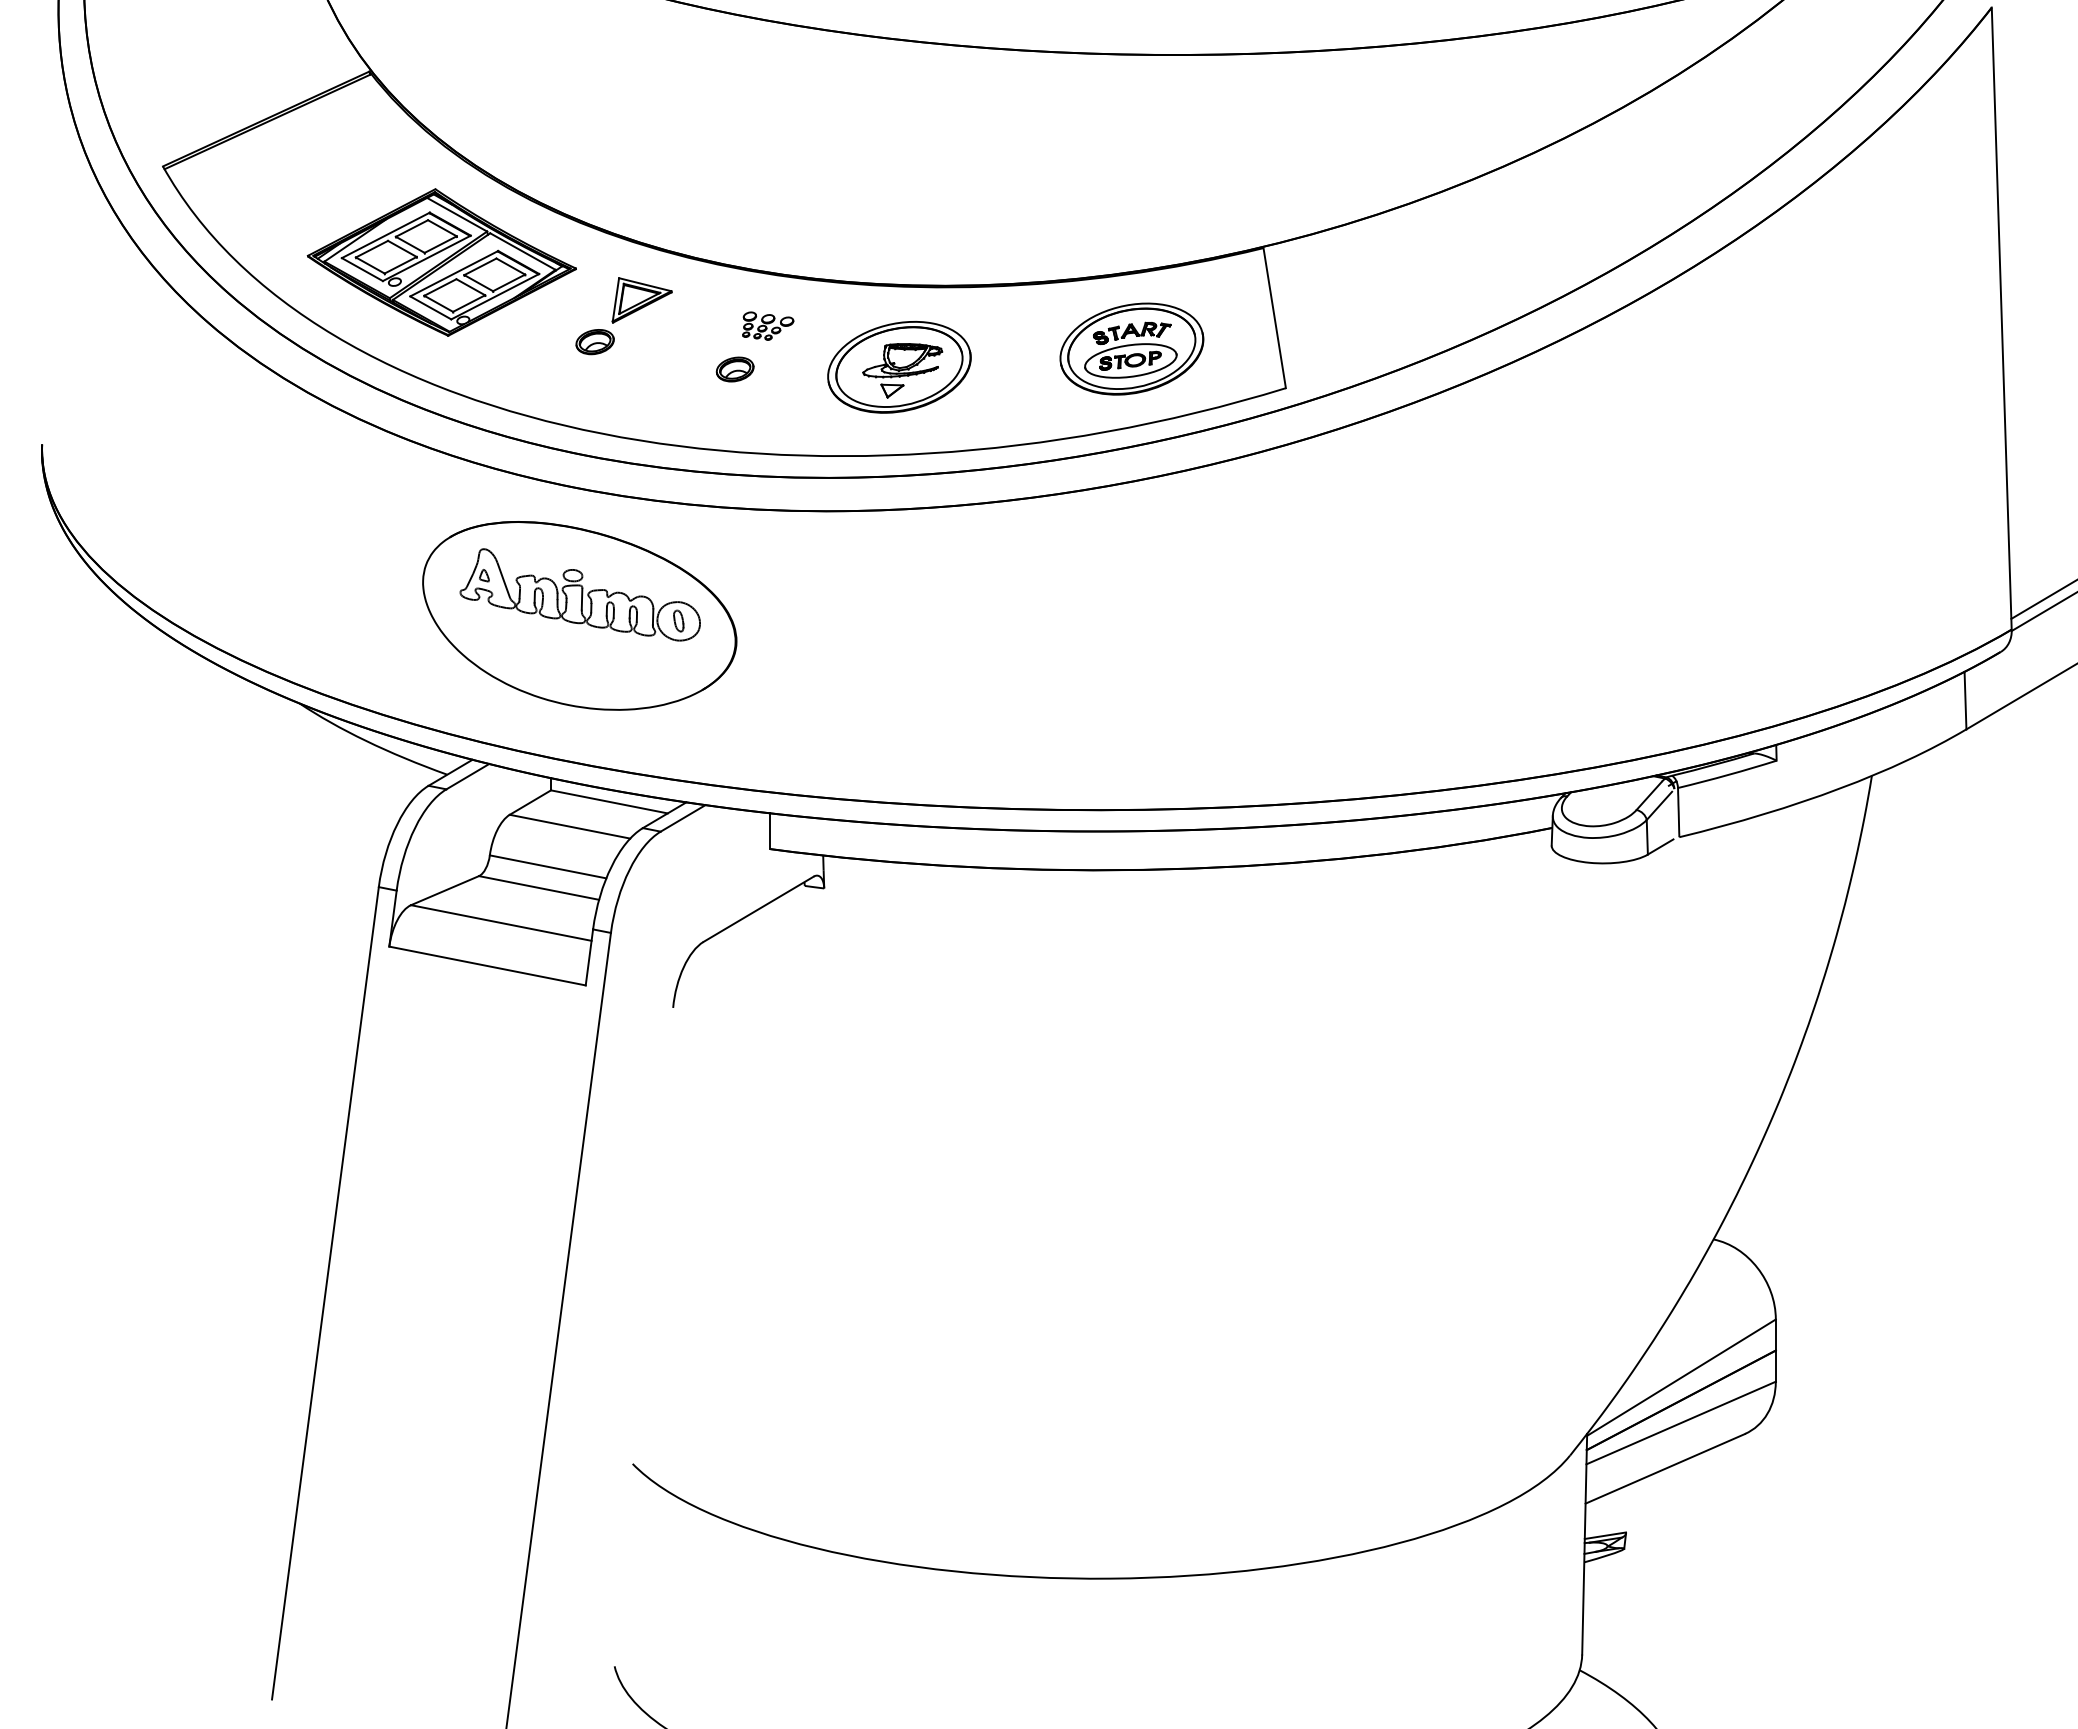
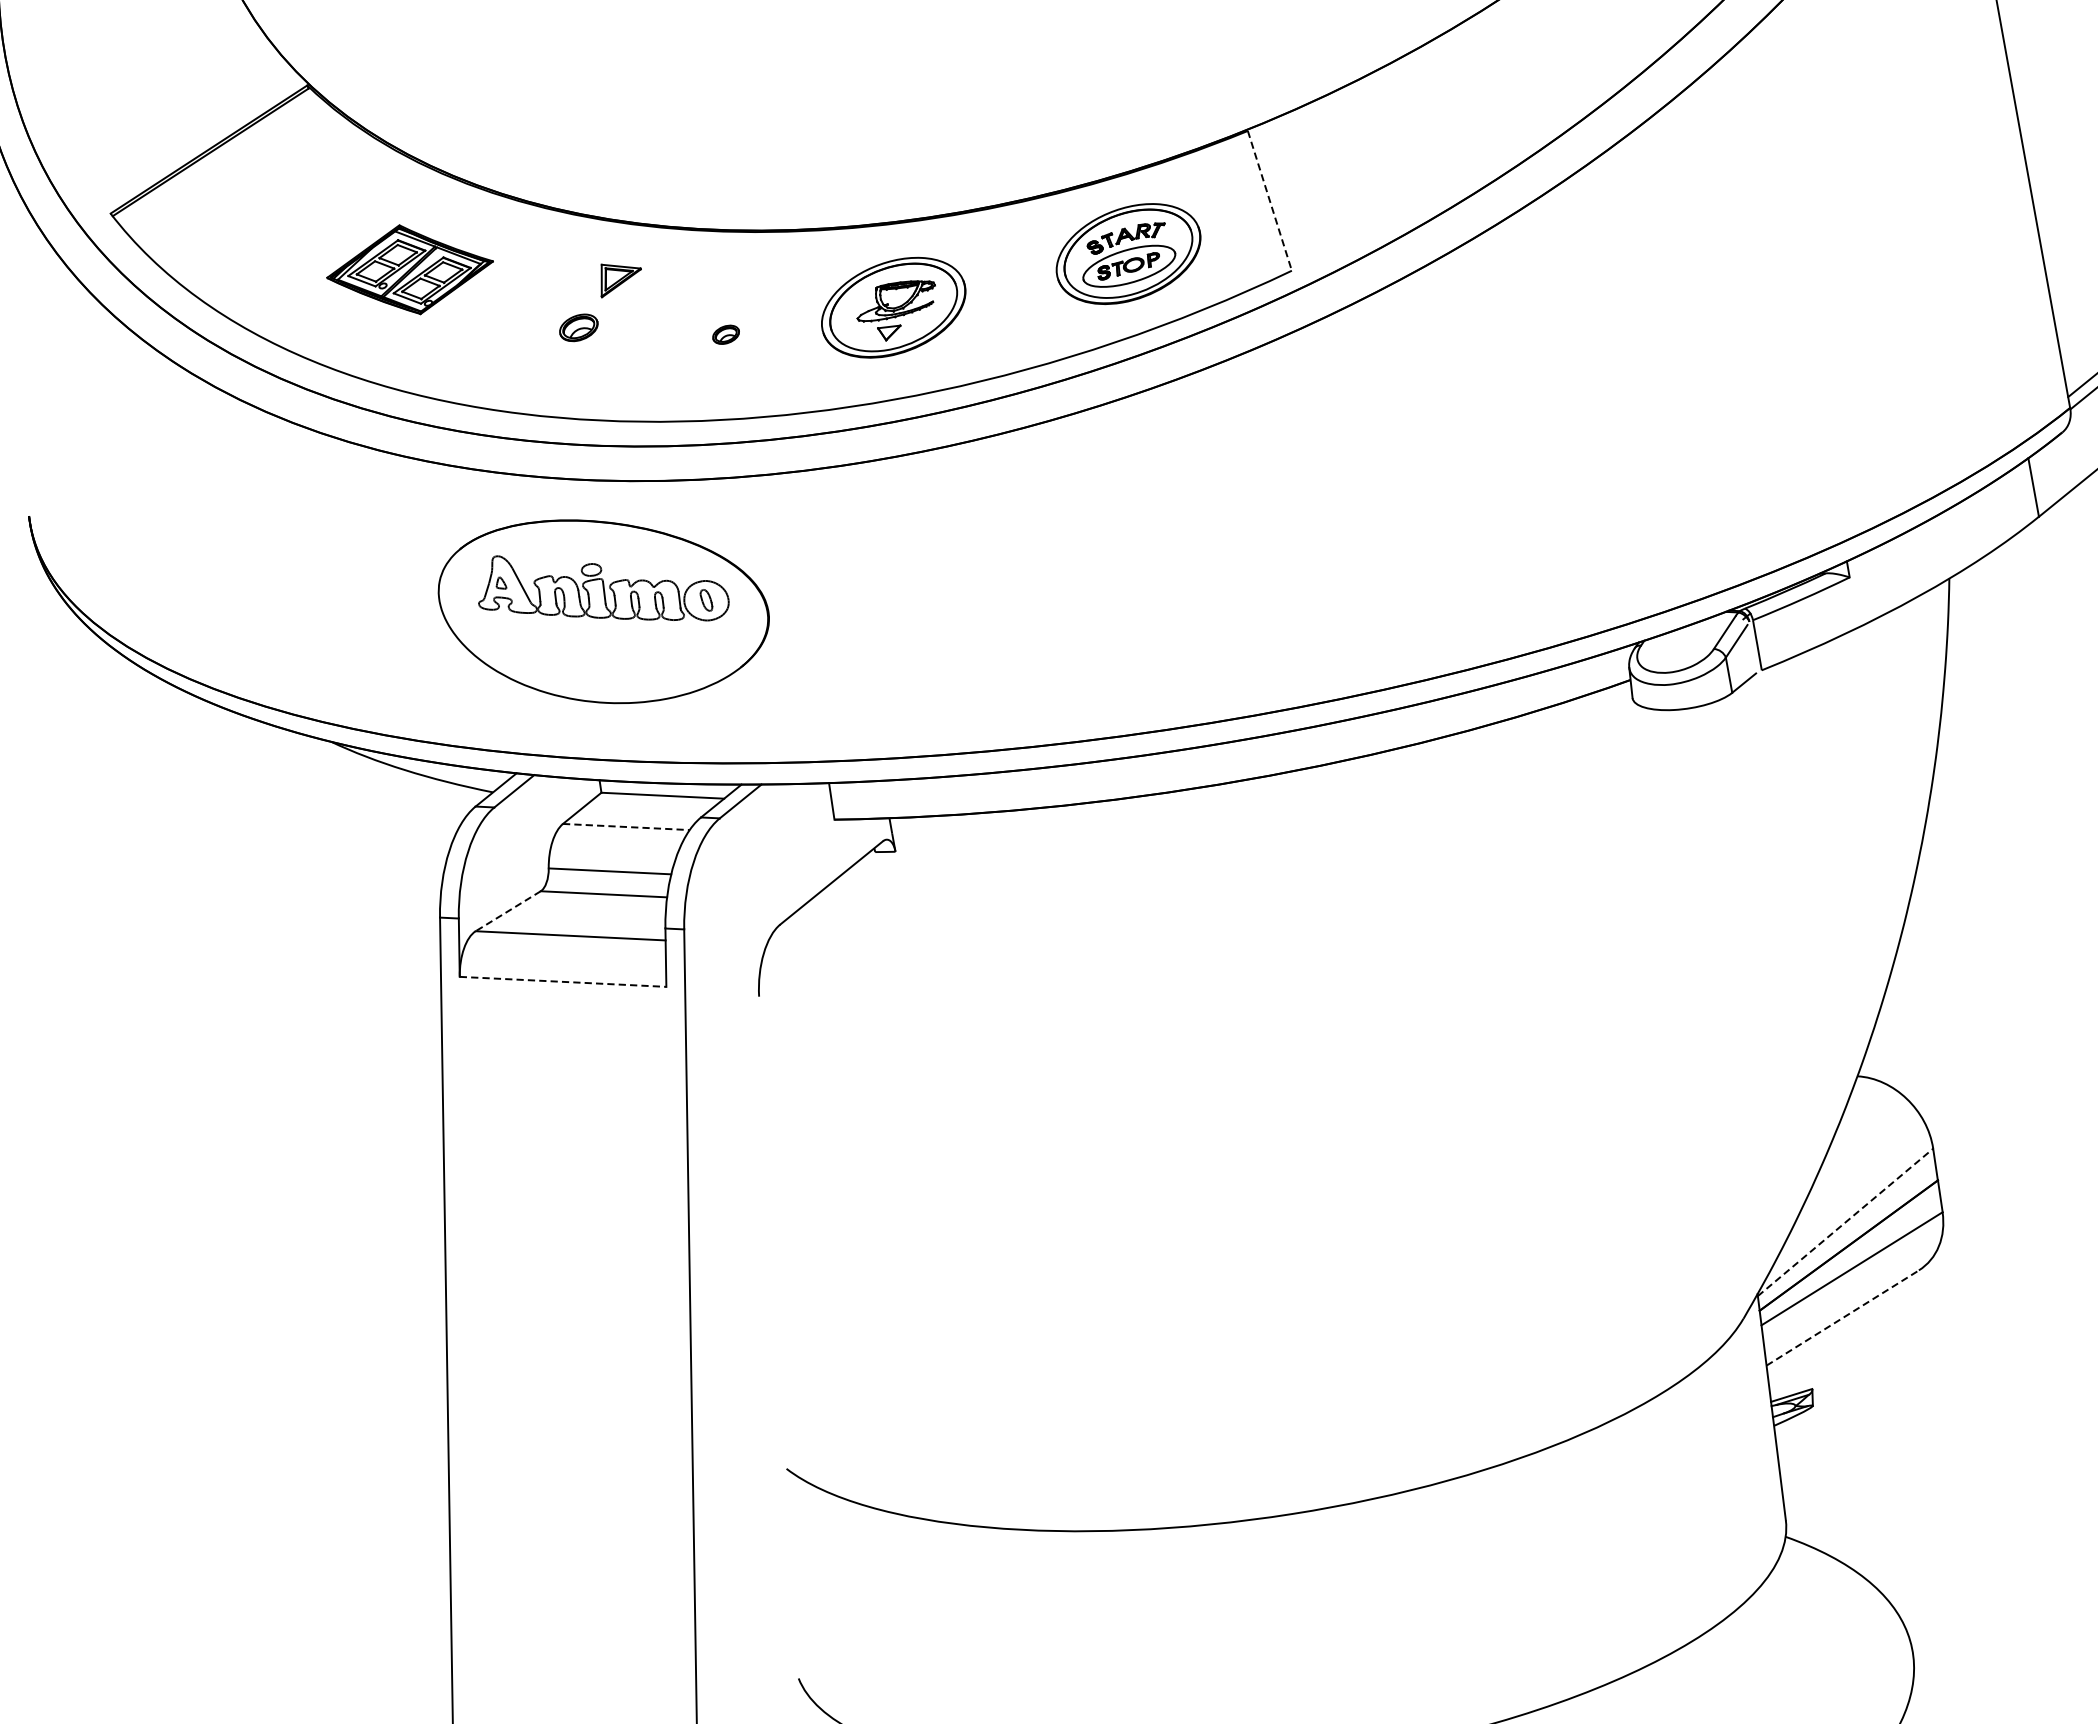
part: (441, 262) -> (409, 269), size x0.6
part: (641, 300) -> (619, 278), size x0.7
line: (1274, 318) -> (1269, 201), solid -> dashed
part: (768, 325) -> (753, 284), removed
part: (734, 369) -> (725, 334), size x0.7
line: (570, 826) -> (626, 826), solid -> dashed
line: (445, 890) -> (508, 911), solid -> dashed
line: (488, 966) -> (564, 982), solid -> dashed
line: (1681, 1377) -> (1845, 1222), solid -> dashed
line: (1665, 1468) -> (1842, 1317), solid -> dashed

